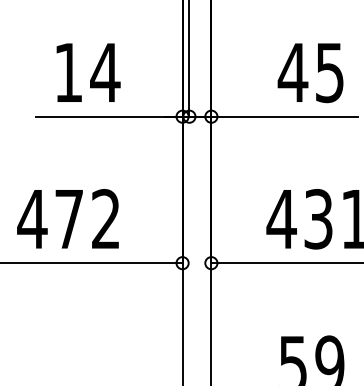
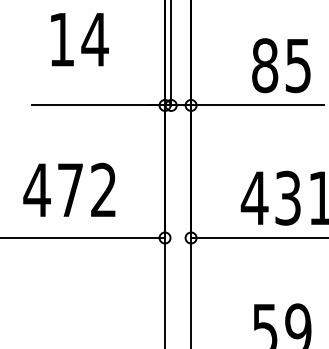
text: (88, 72) -> (79, 39), moved
text: (292, 72) -> (264, 65), 45 -> 85
text: (68, 218) -> (69, 189), moved

